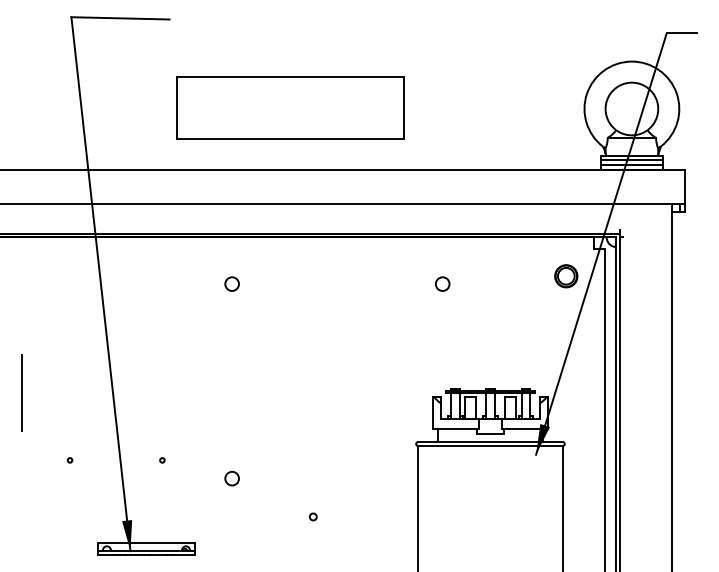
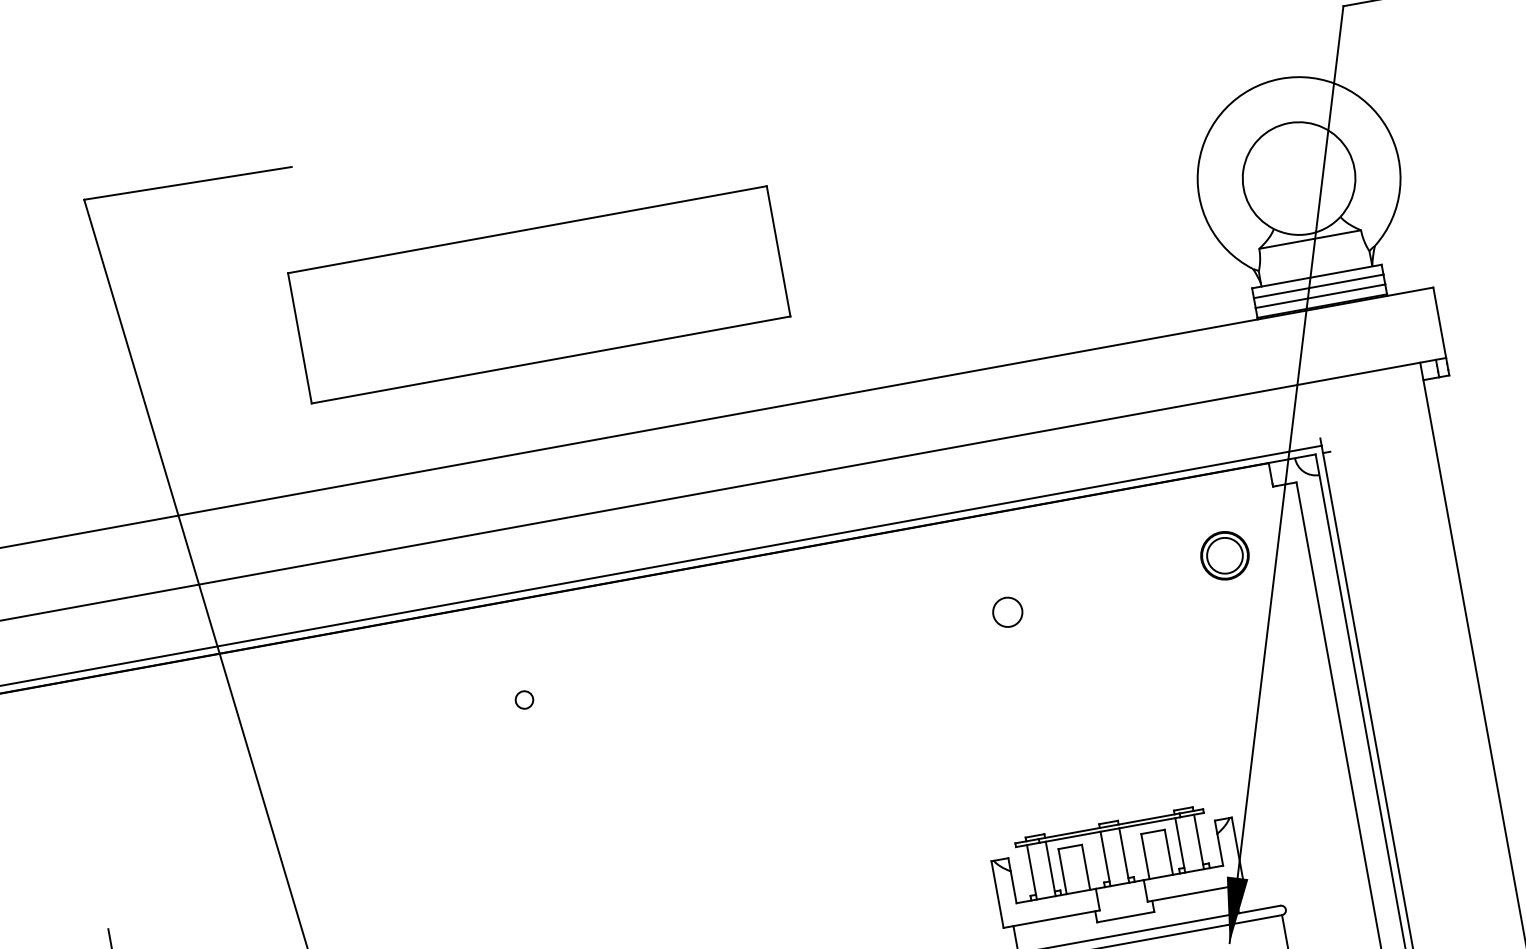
part: (290, 107) -> (538, 293), moved
circle: (231, 283) -> (523, 699), size x0.6
circle: (442, 283) -> (1007, 611), moved

